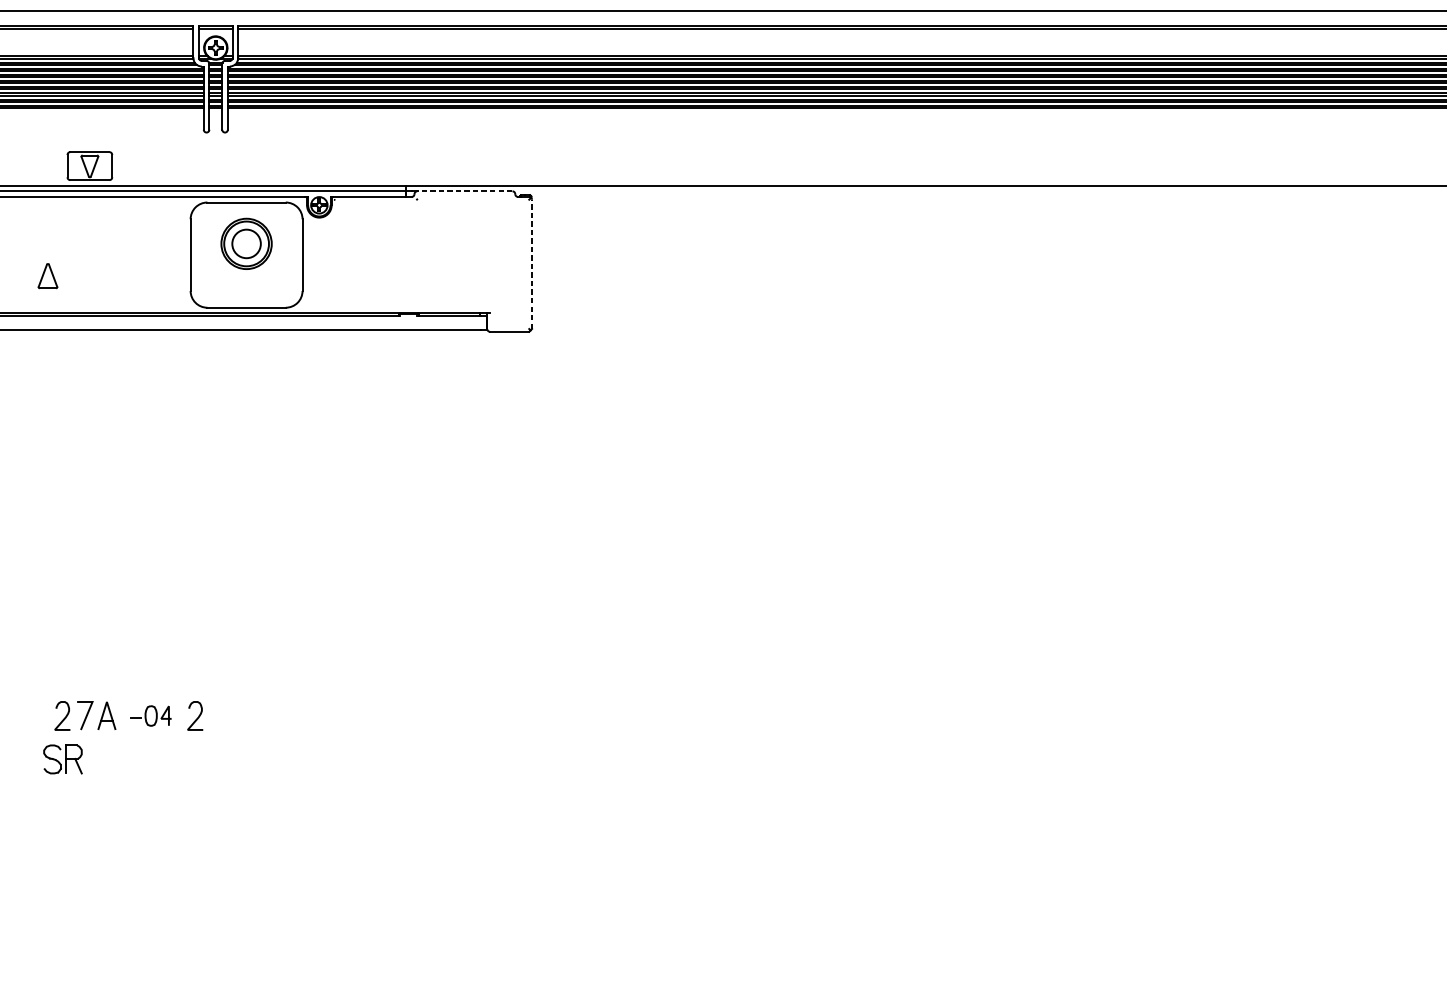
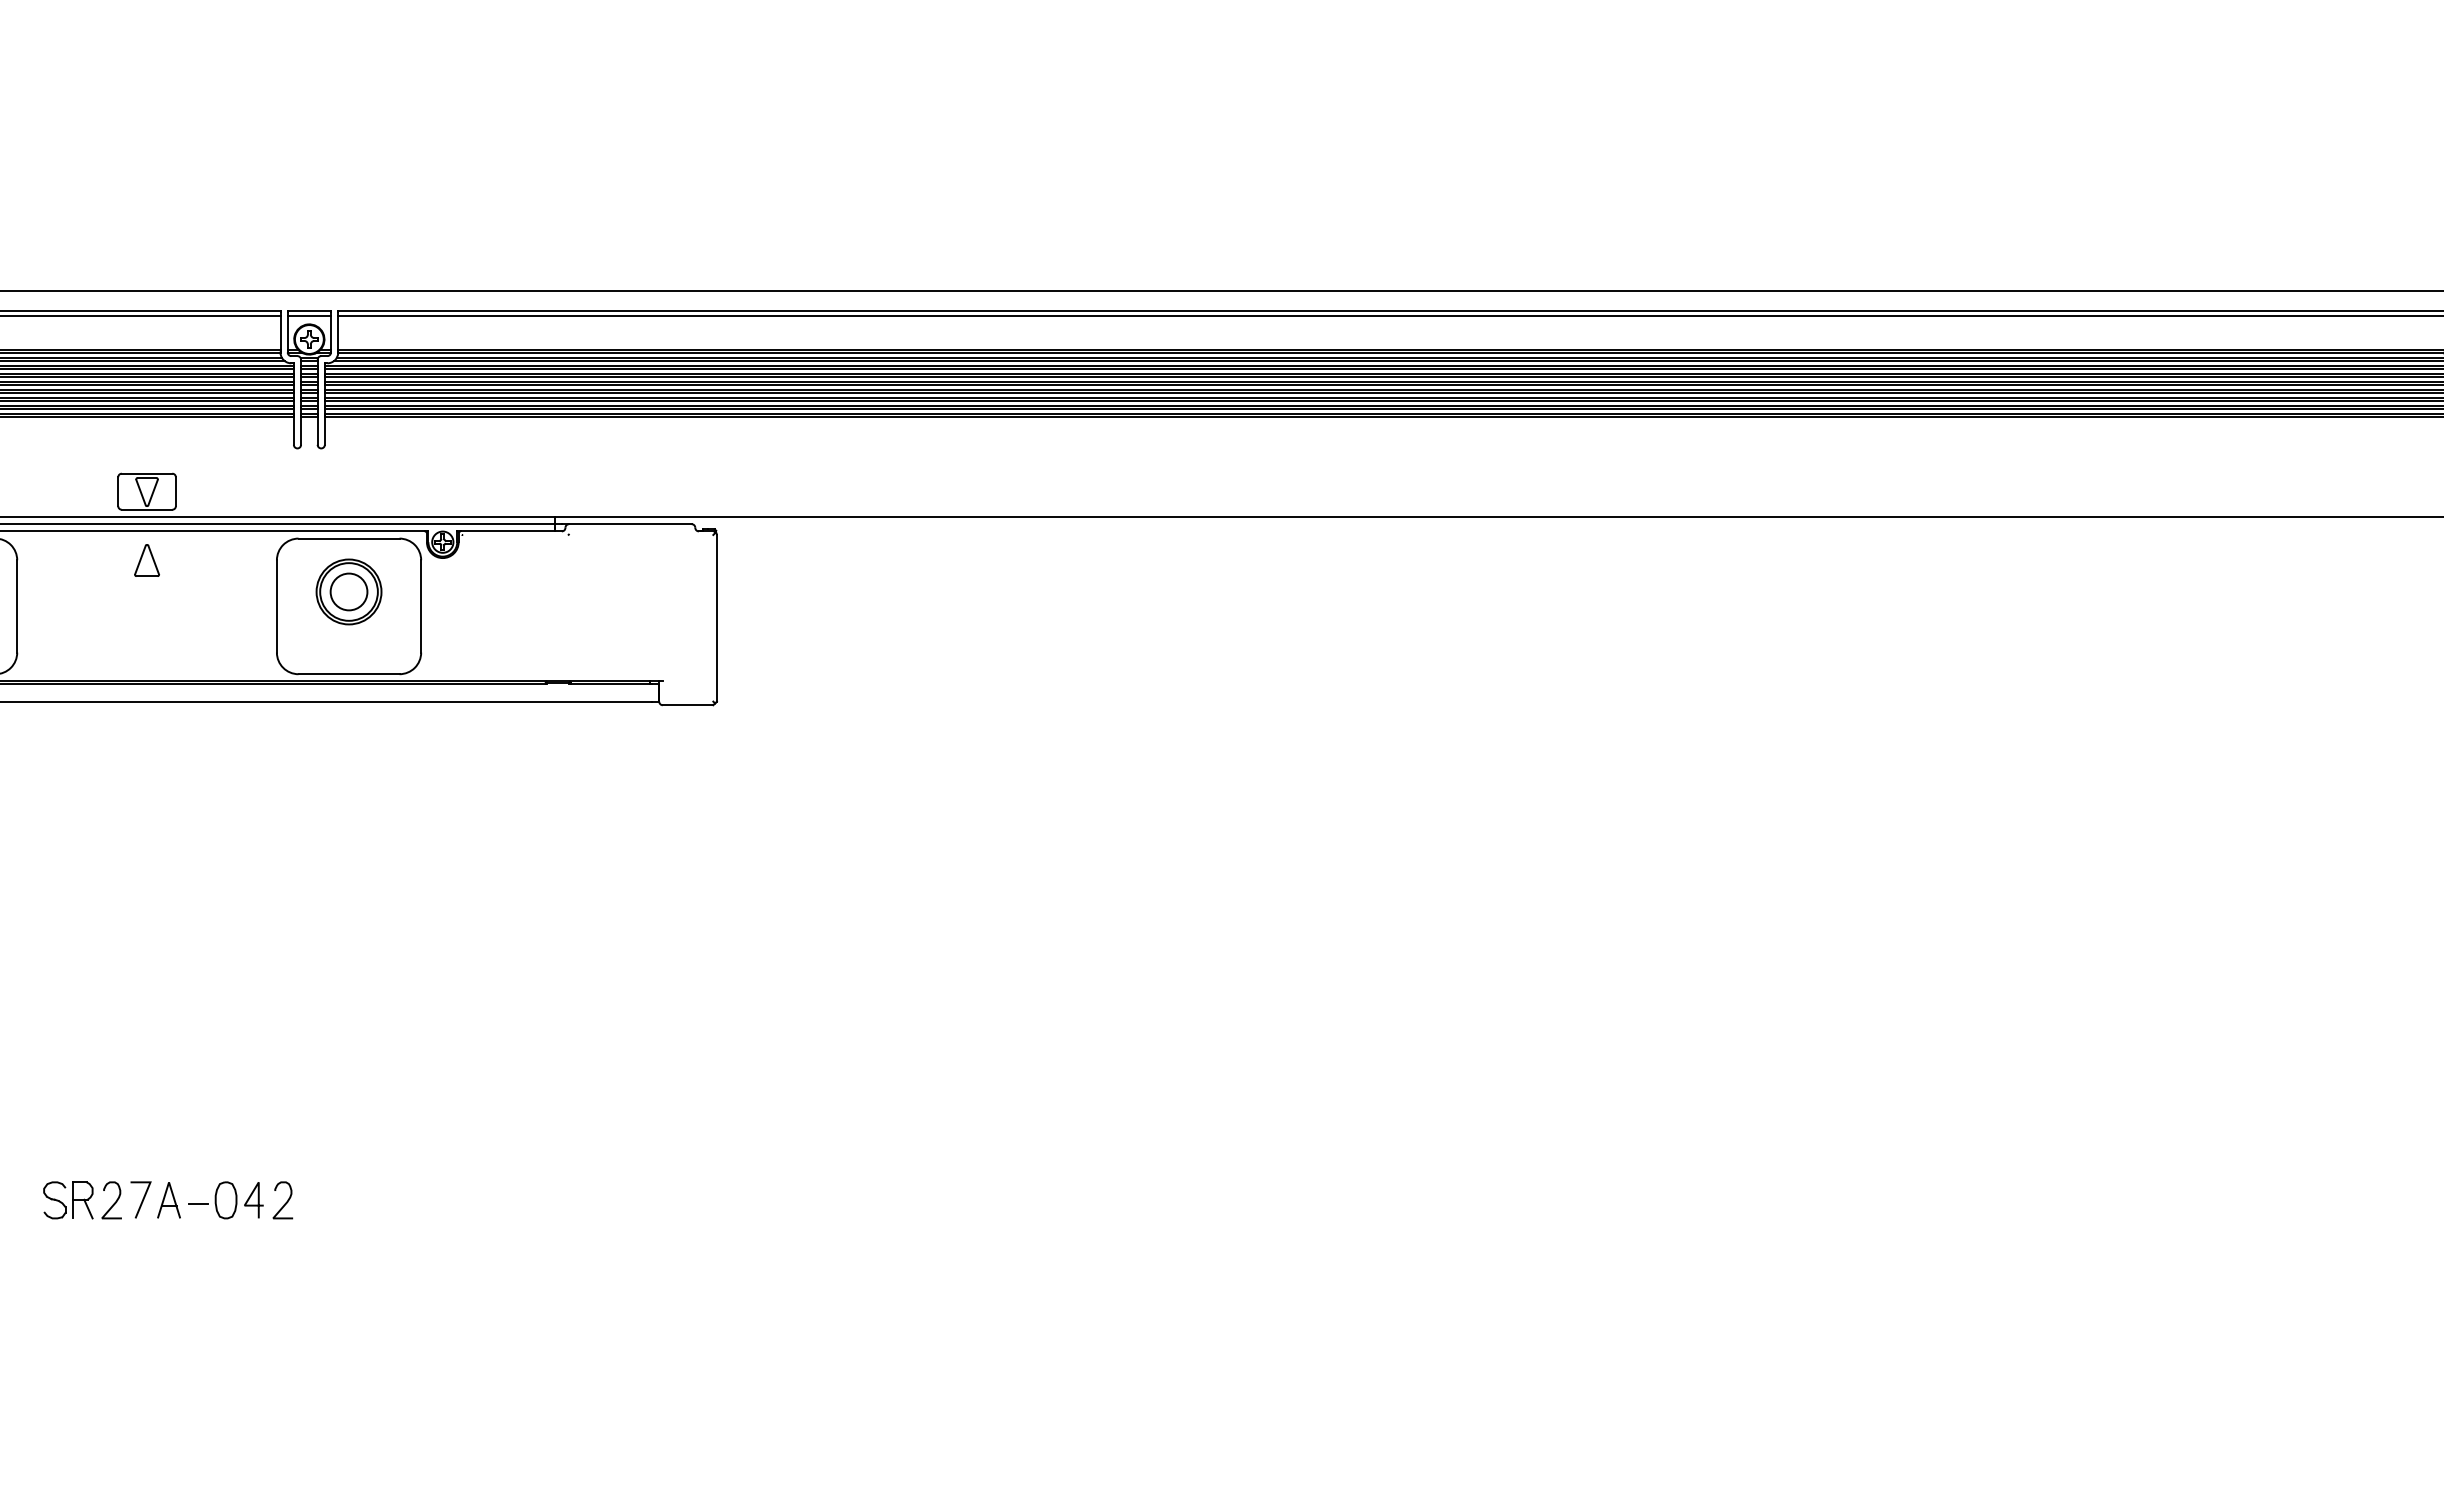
line: (464, 191) -> (629, 524), dashed -> solid
line: (531, 263) -> (716, 617), dashed -> solid
part: (47, 276) -> (146, 560), moved
part: (150, 716) -> (225, 1200), size x1.43
part: (63, 759) -> (68, 1200), moved

